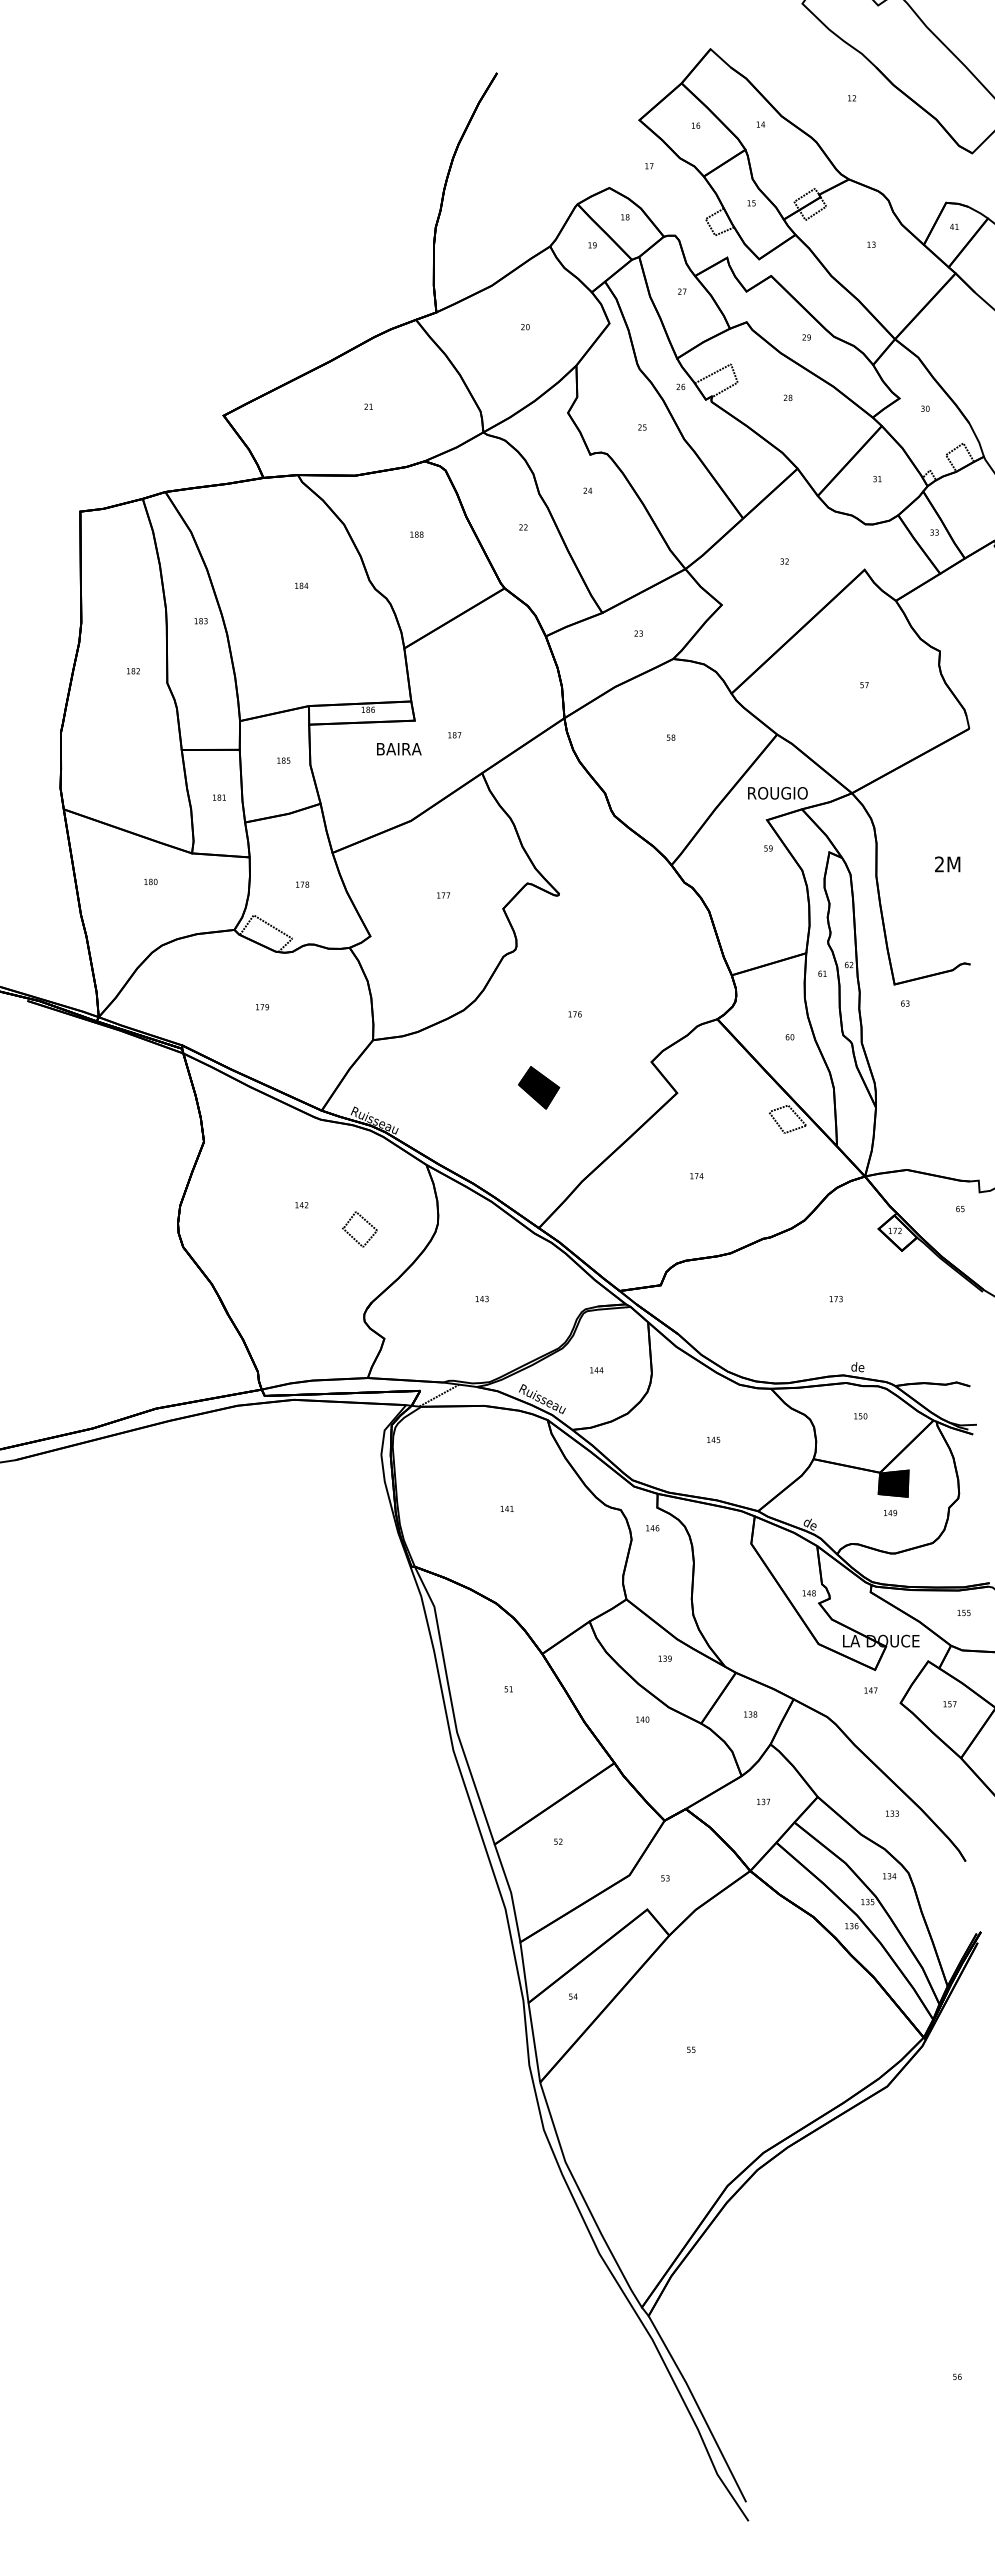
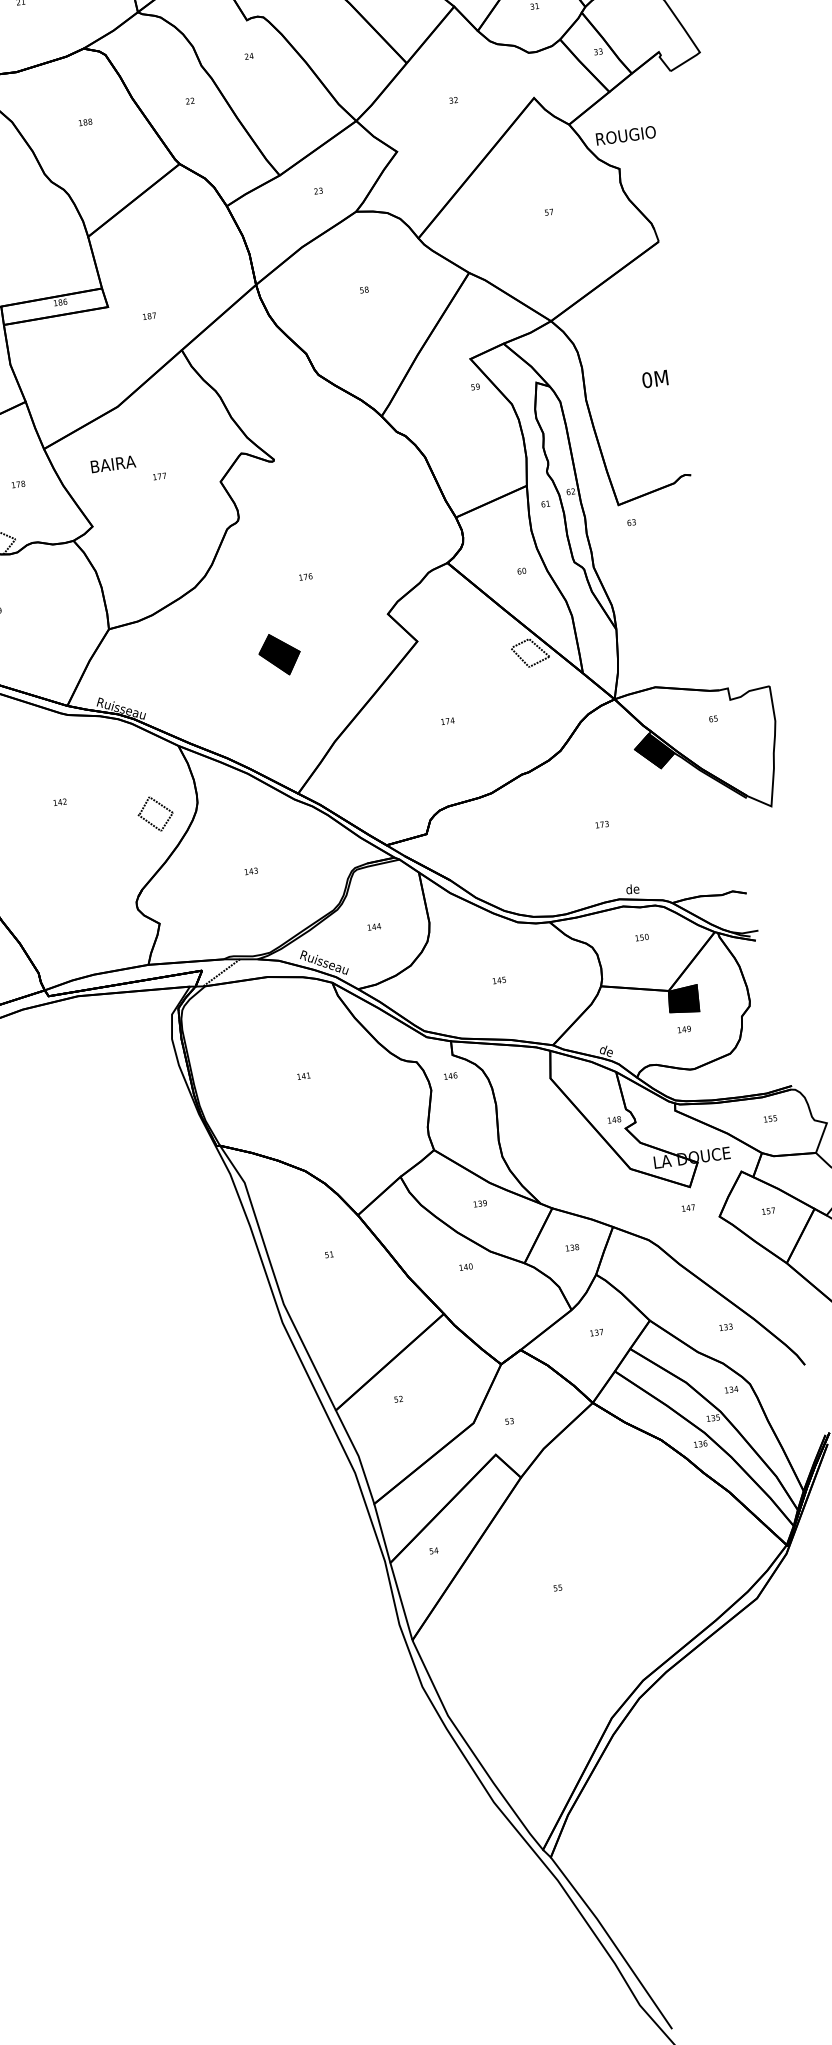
text: (399, 749) -> (113, 464), moved
text: (777, 793) -> (625, 135), moved
text: (939, 864) -> (647, 380), 2M -> 0M
part: (359, 1229) -> (155, 814), moved
fill: (897, 1232) -> (654, 750), added

